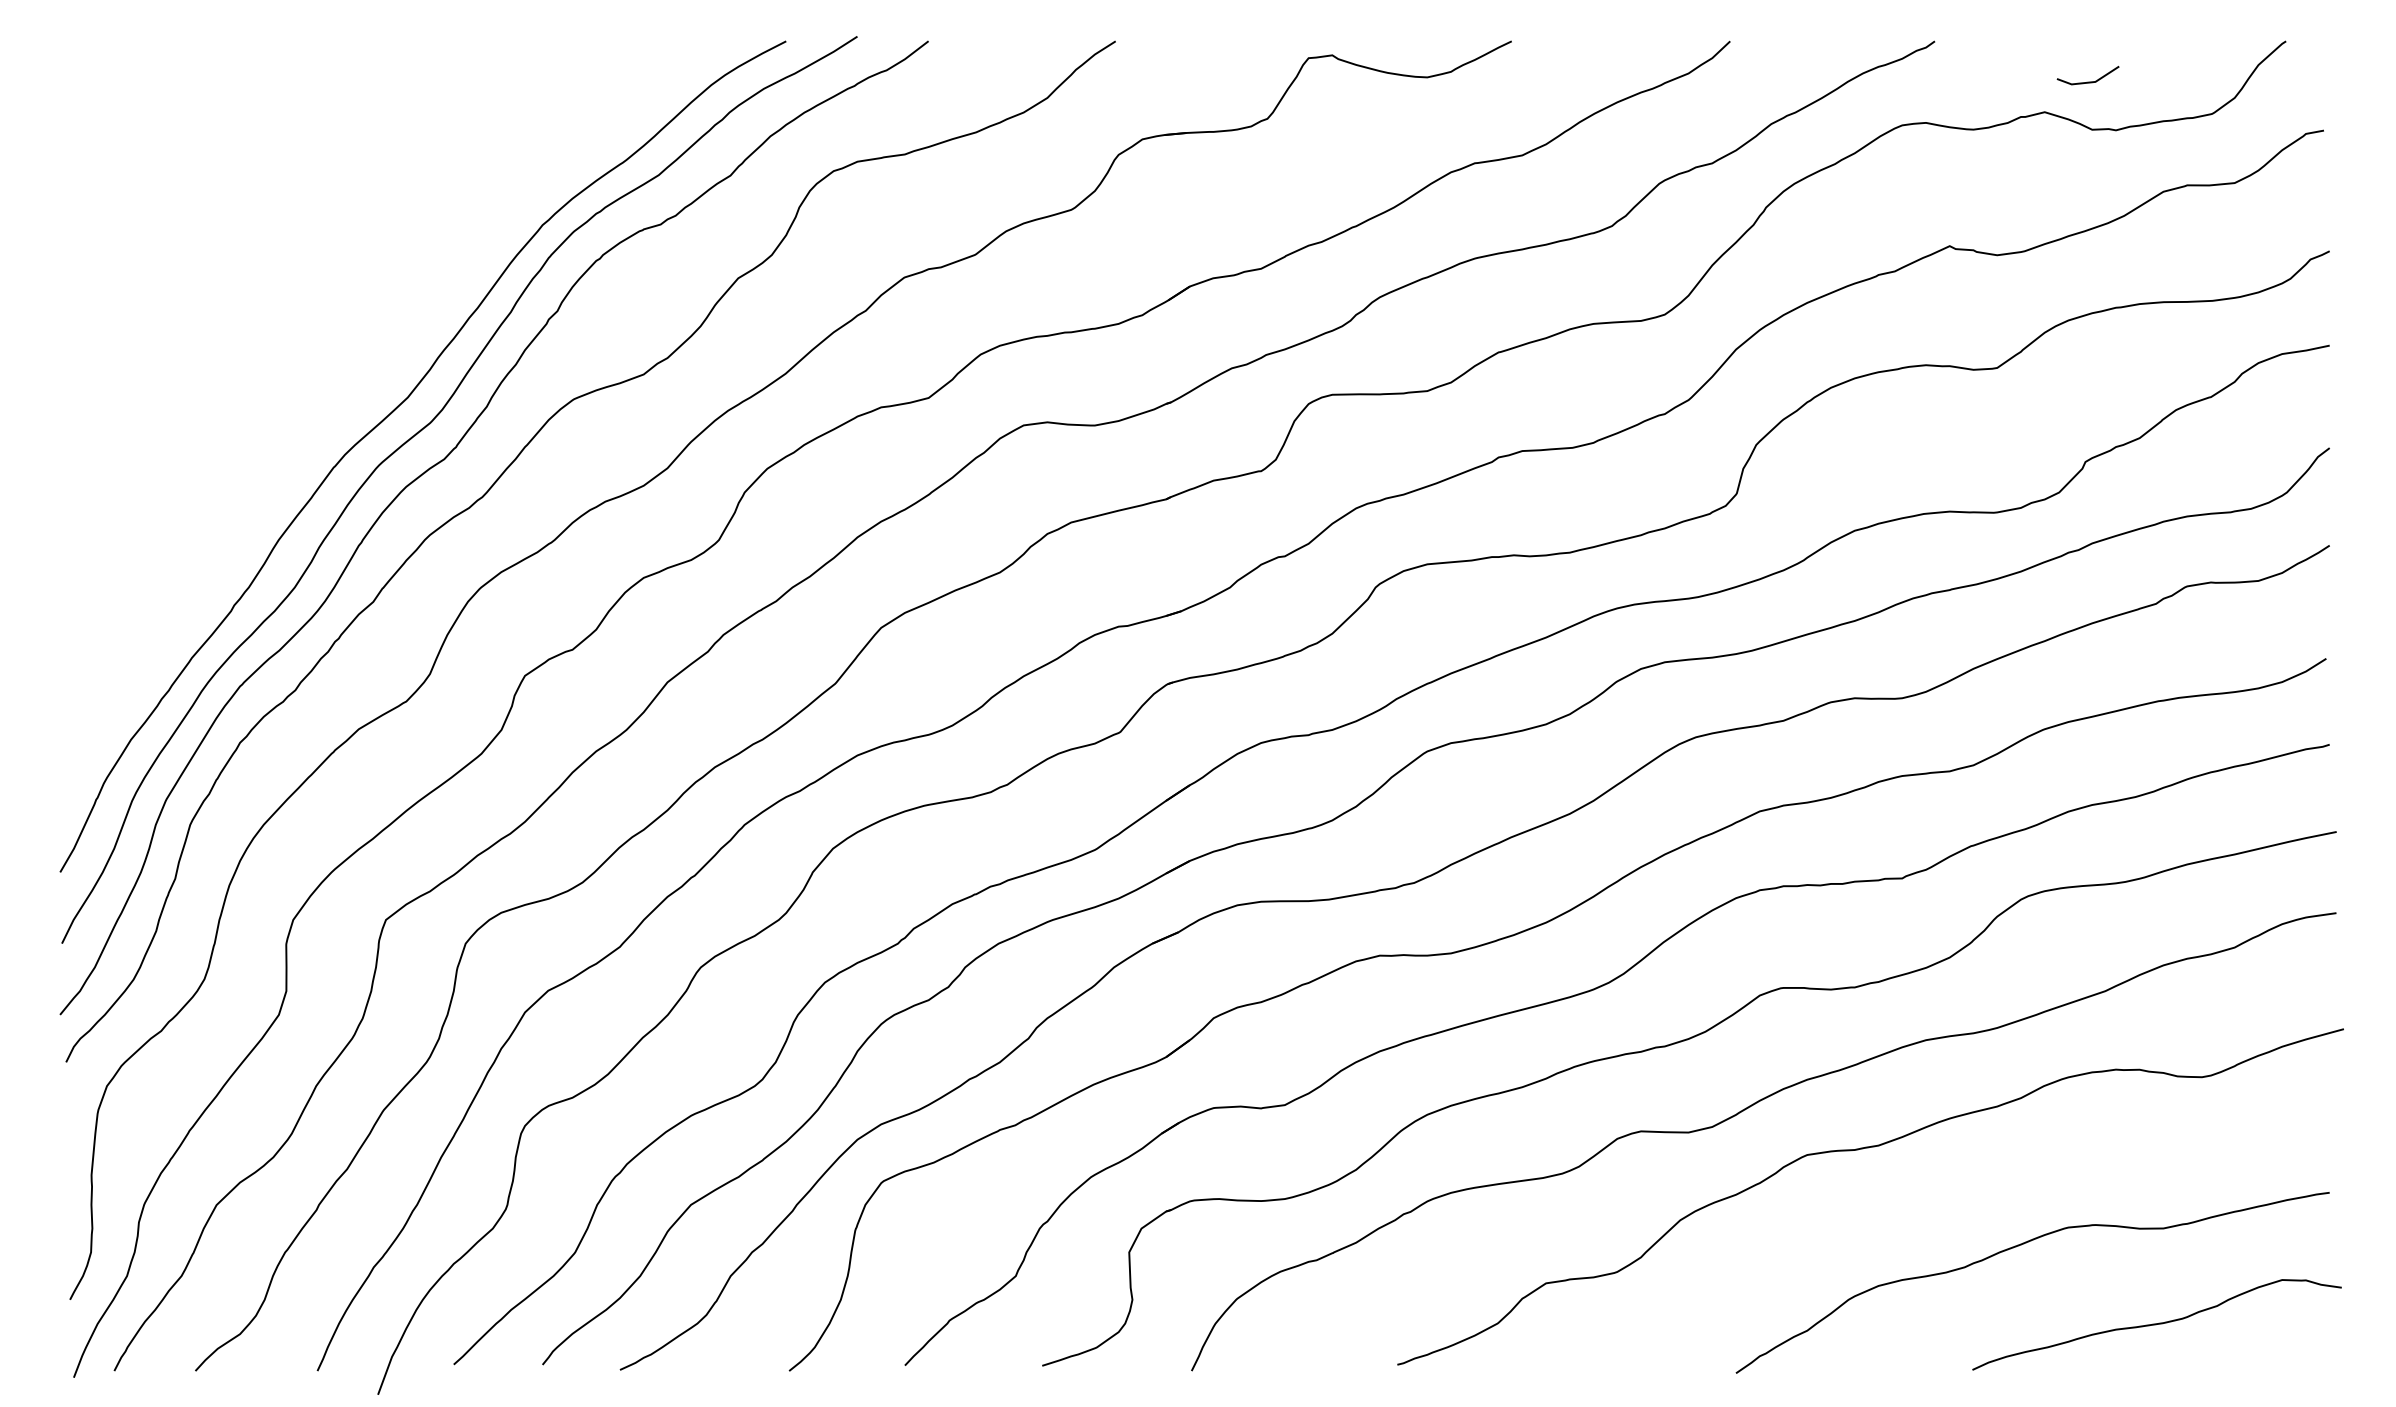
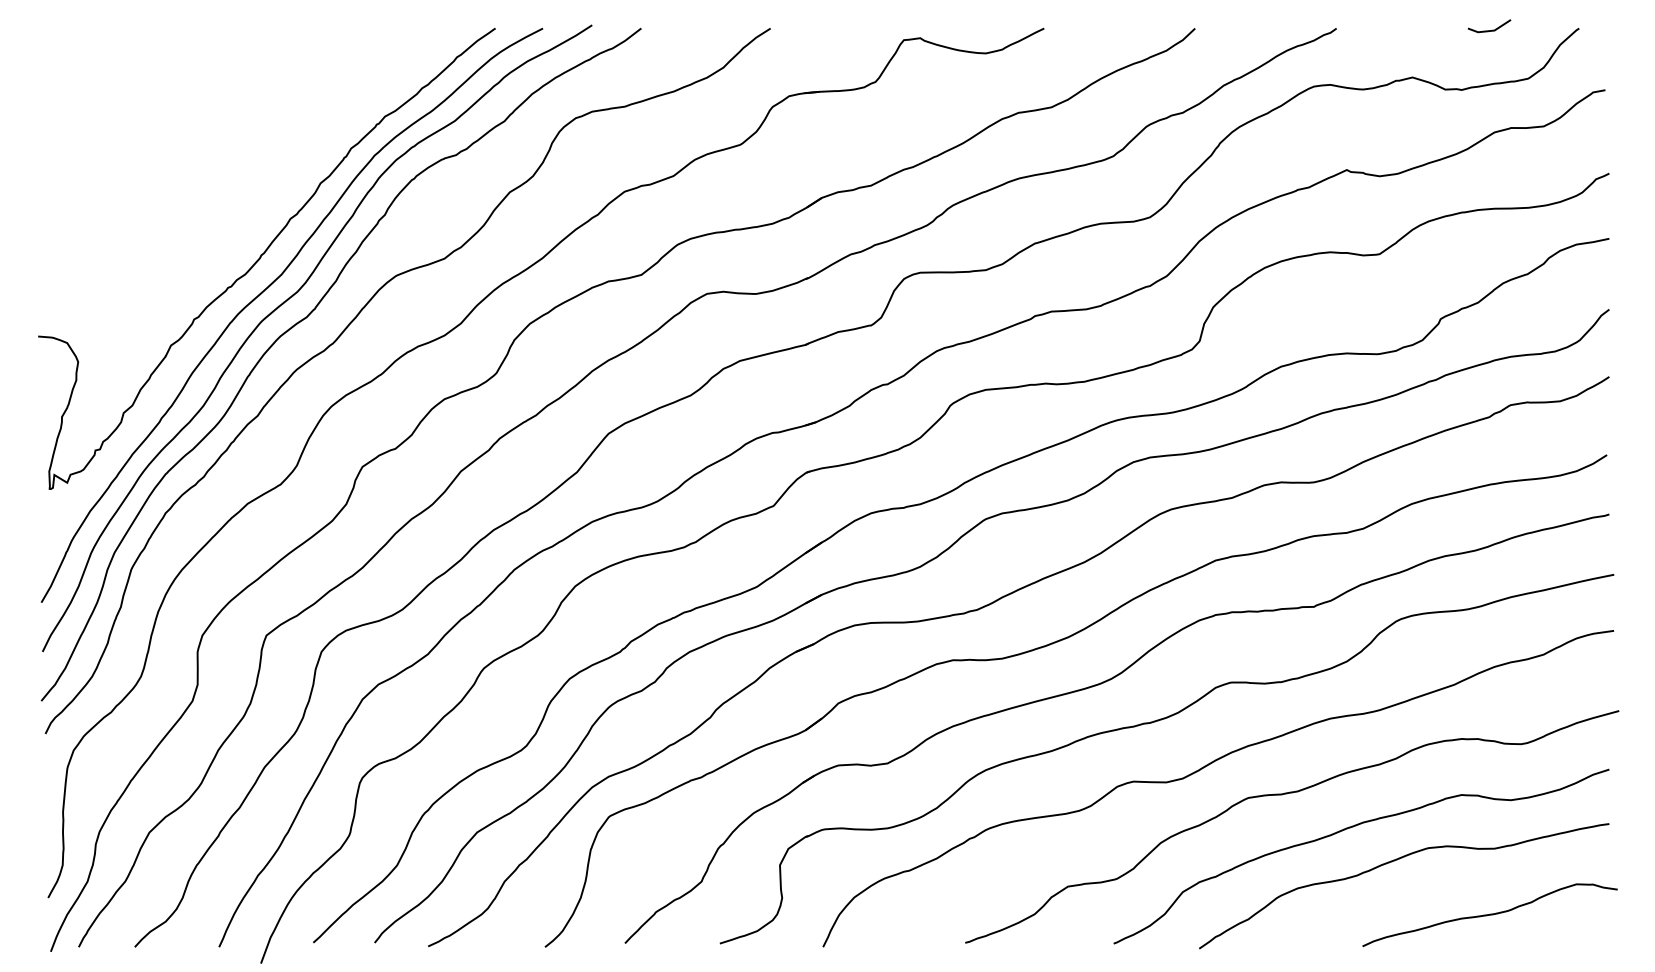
line: (2088, 81) -> (1489, 30), moved
curve: (383, 368) -> (264, 254), added
curve: (1959, 1197) -> (1353, 827), added

